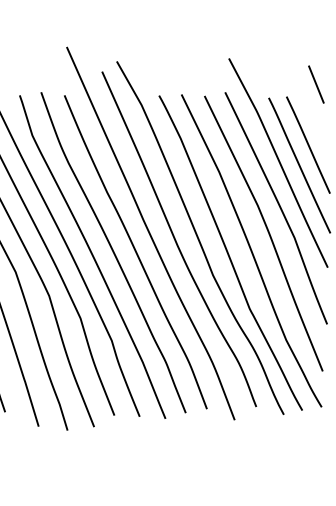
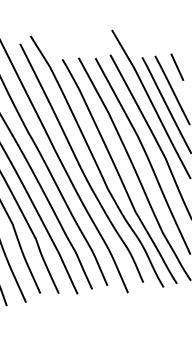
line: (316, 84) -> (177, 67), moved

